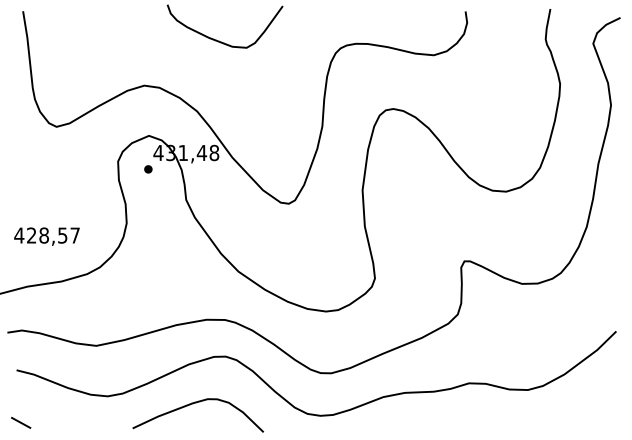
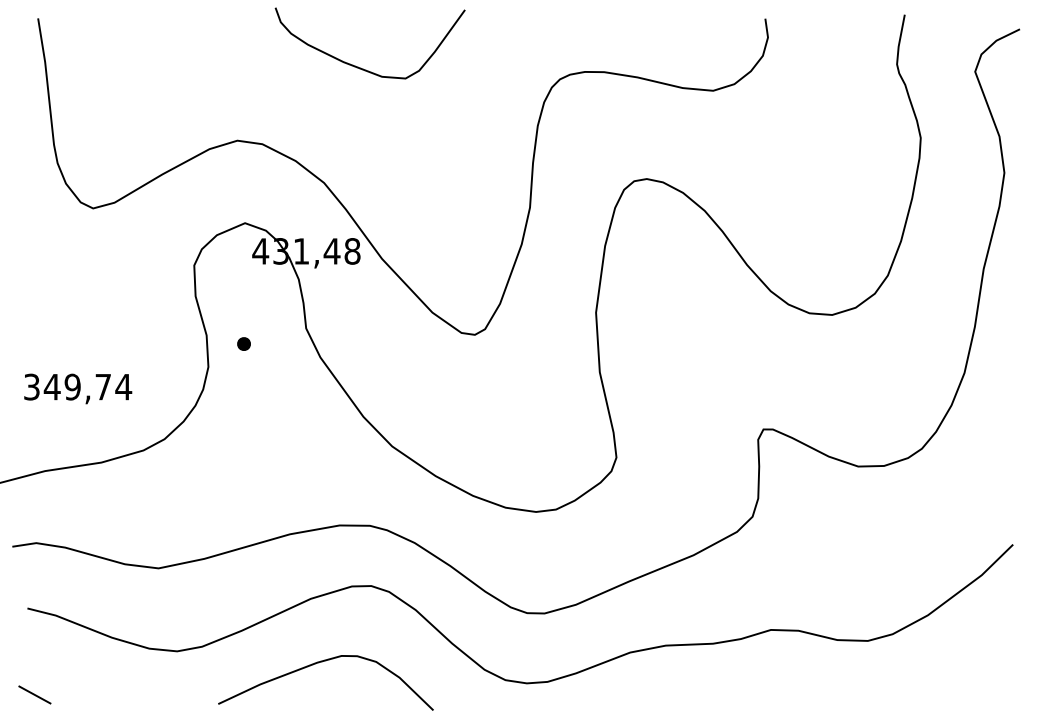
part: (148, 169) -> (244, 344), moved
text: (47, 235) -> (78, 386), 428,57 -> 349,74

